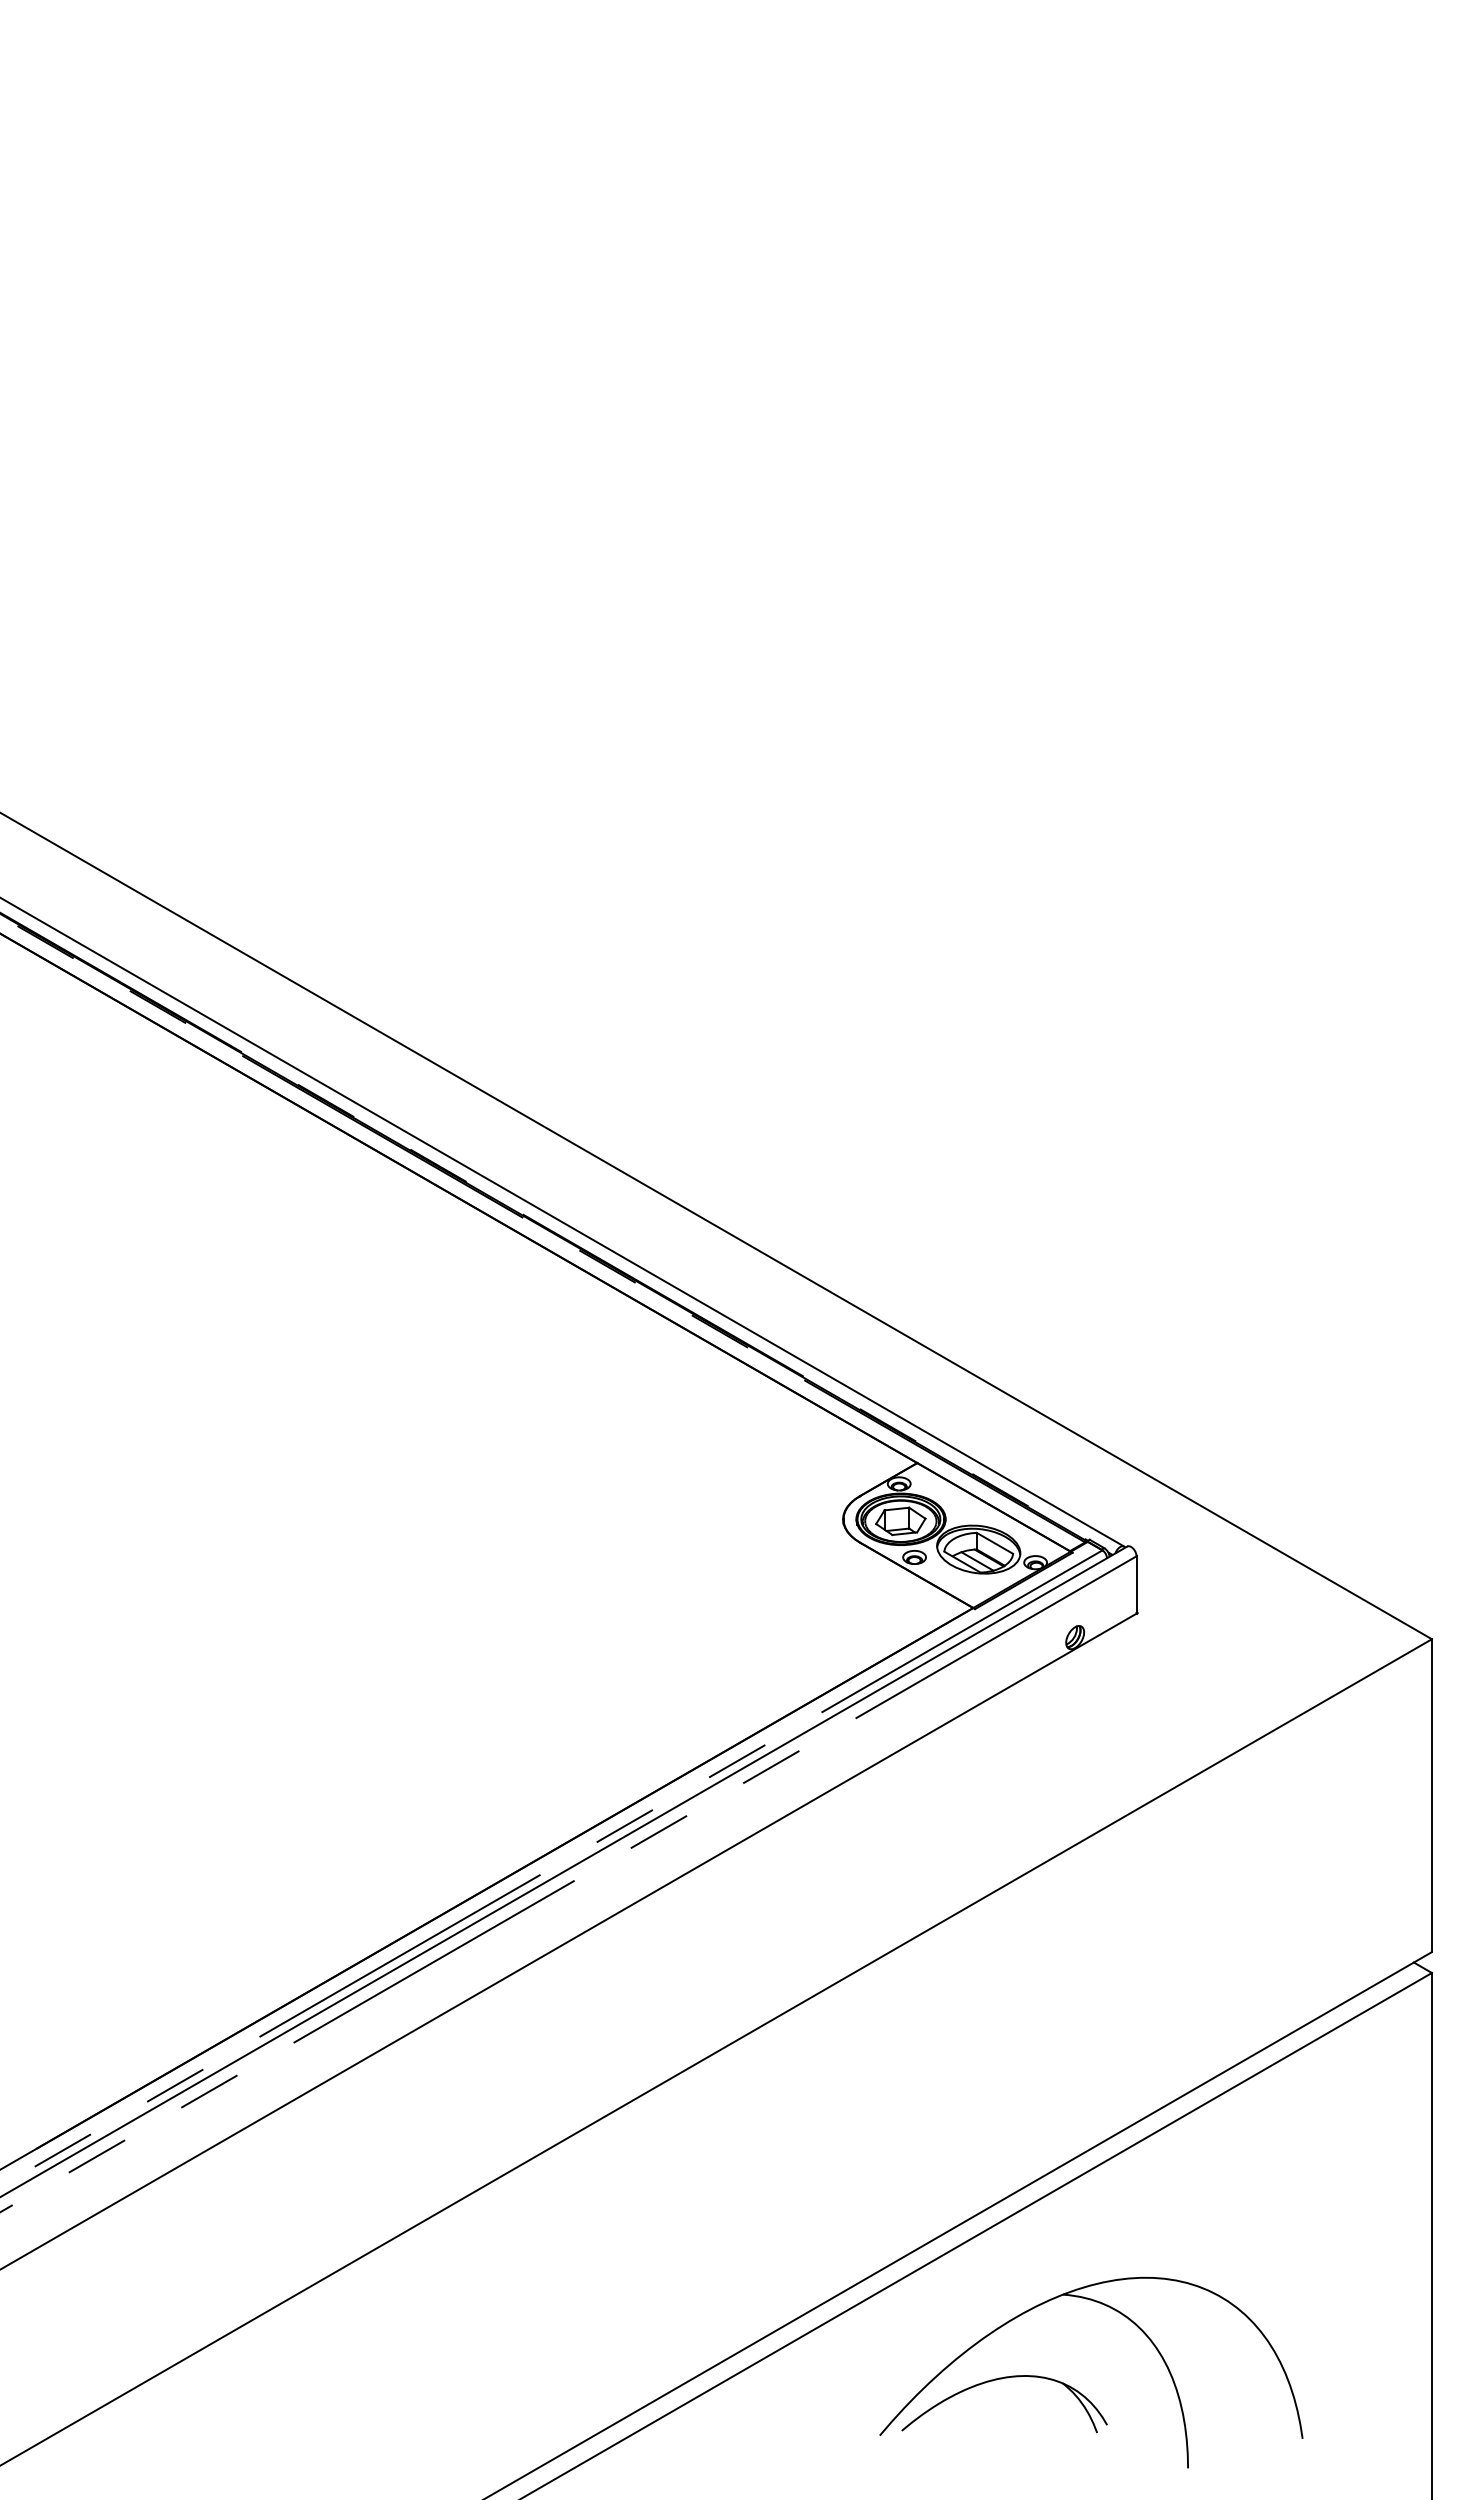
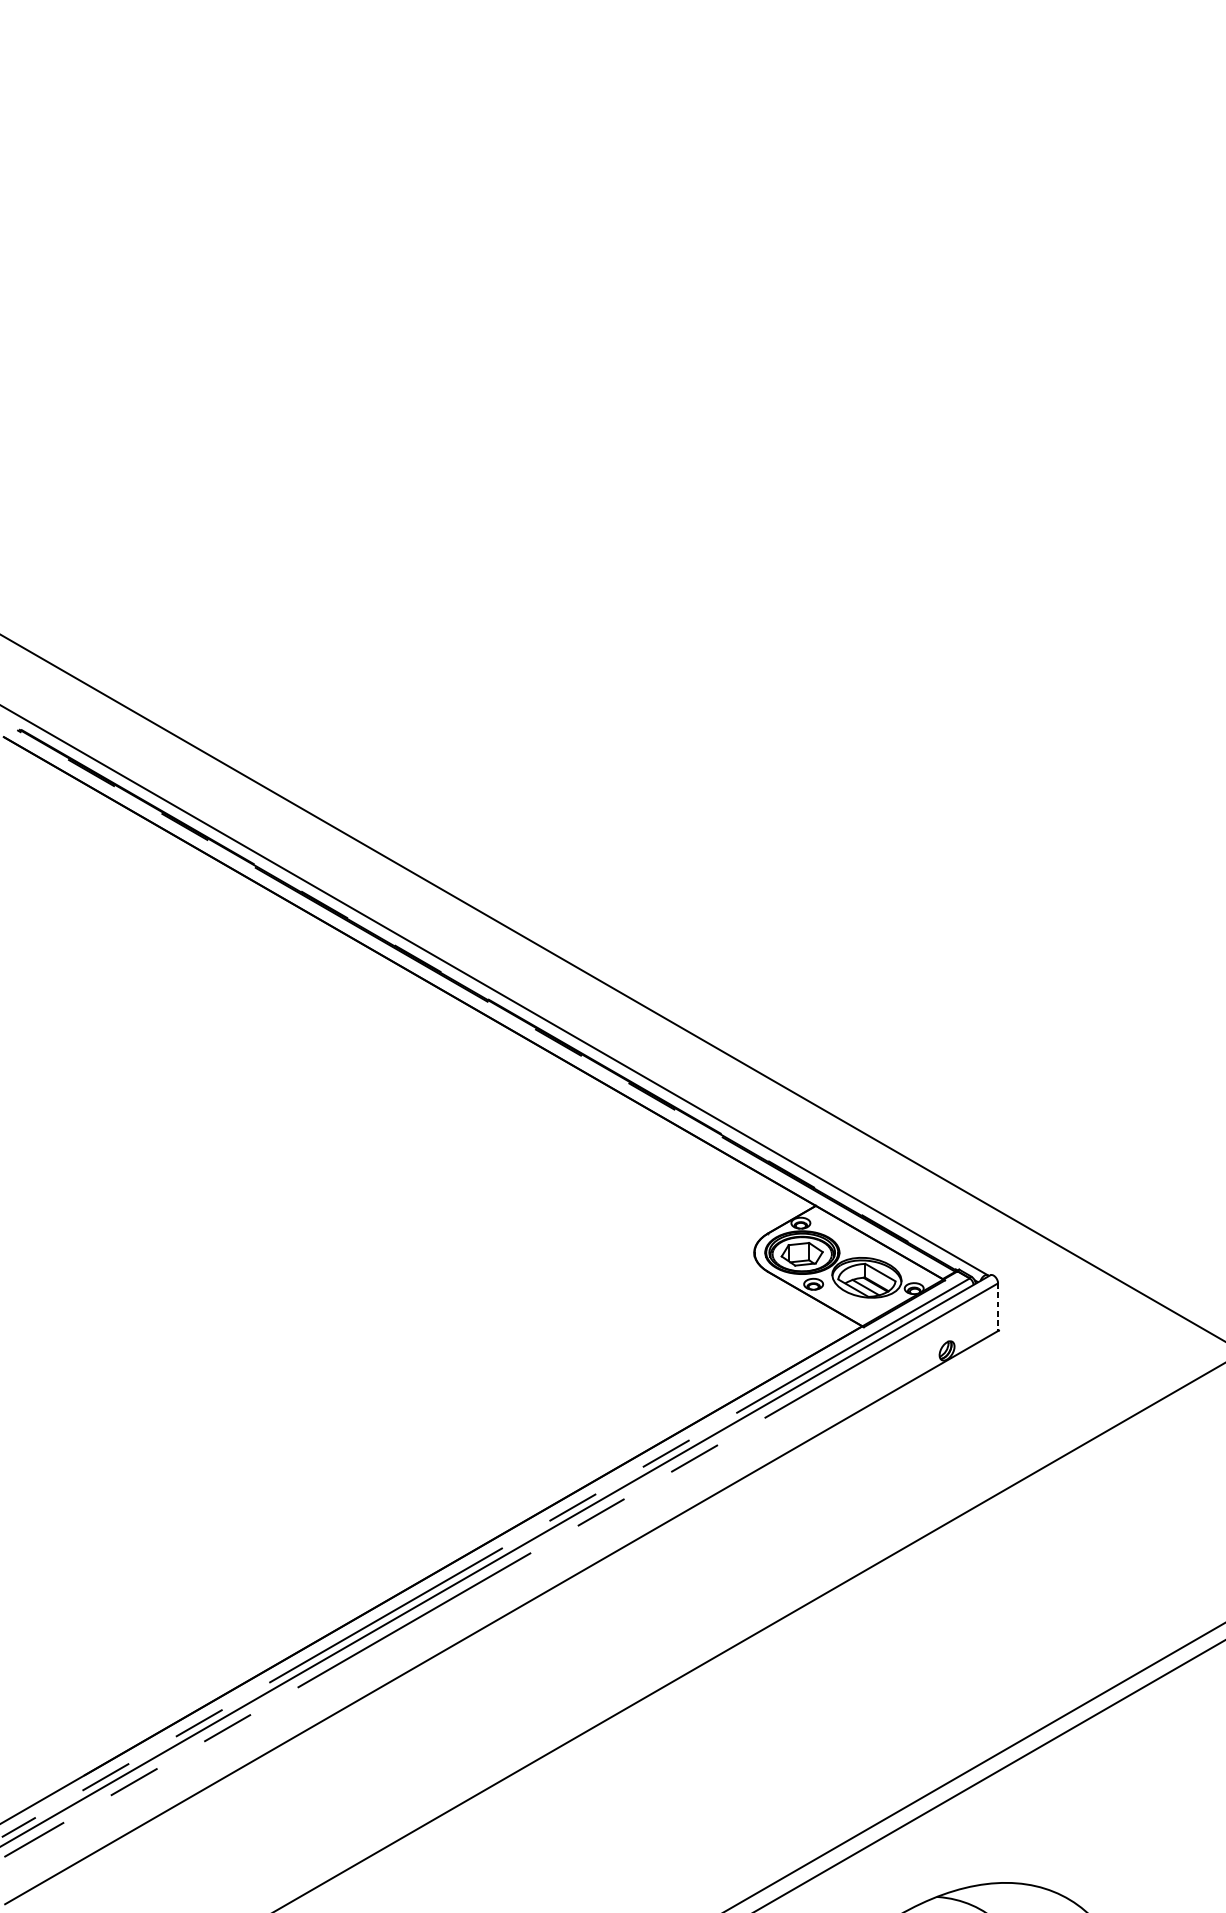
line: (1136, 1584) -> (998, 1306), solid -> dashed

